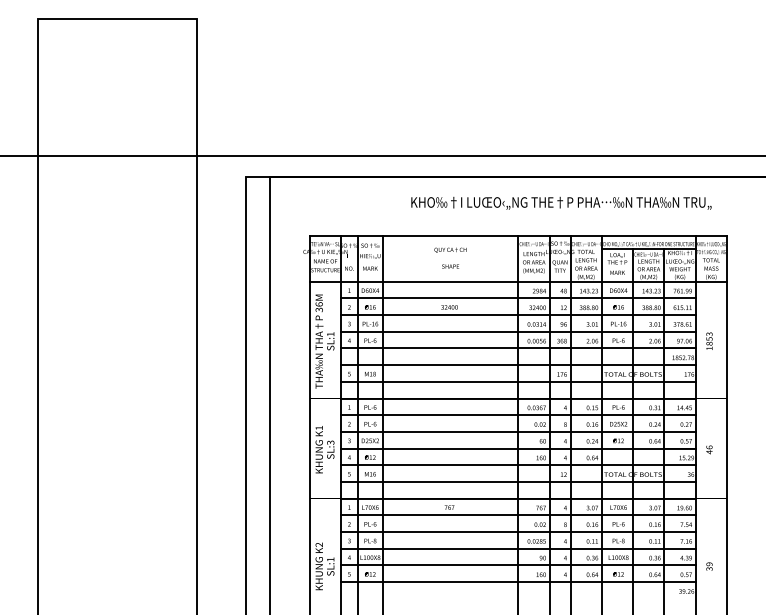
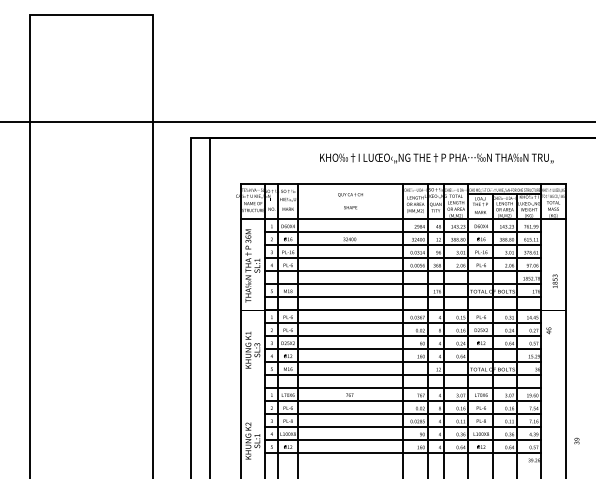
text: (709, 340) -> (555, 280), moved
text: (709, 449) -> (548, 330), moved
text: (709, 566) -> (576, 441), moved

